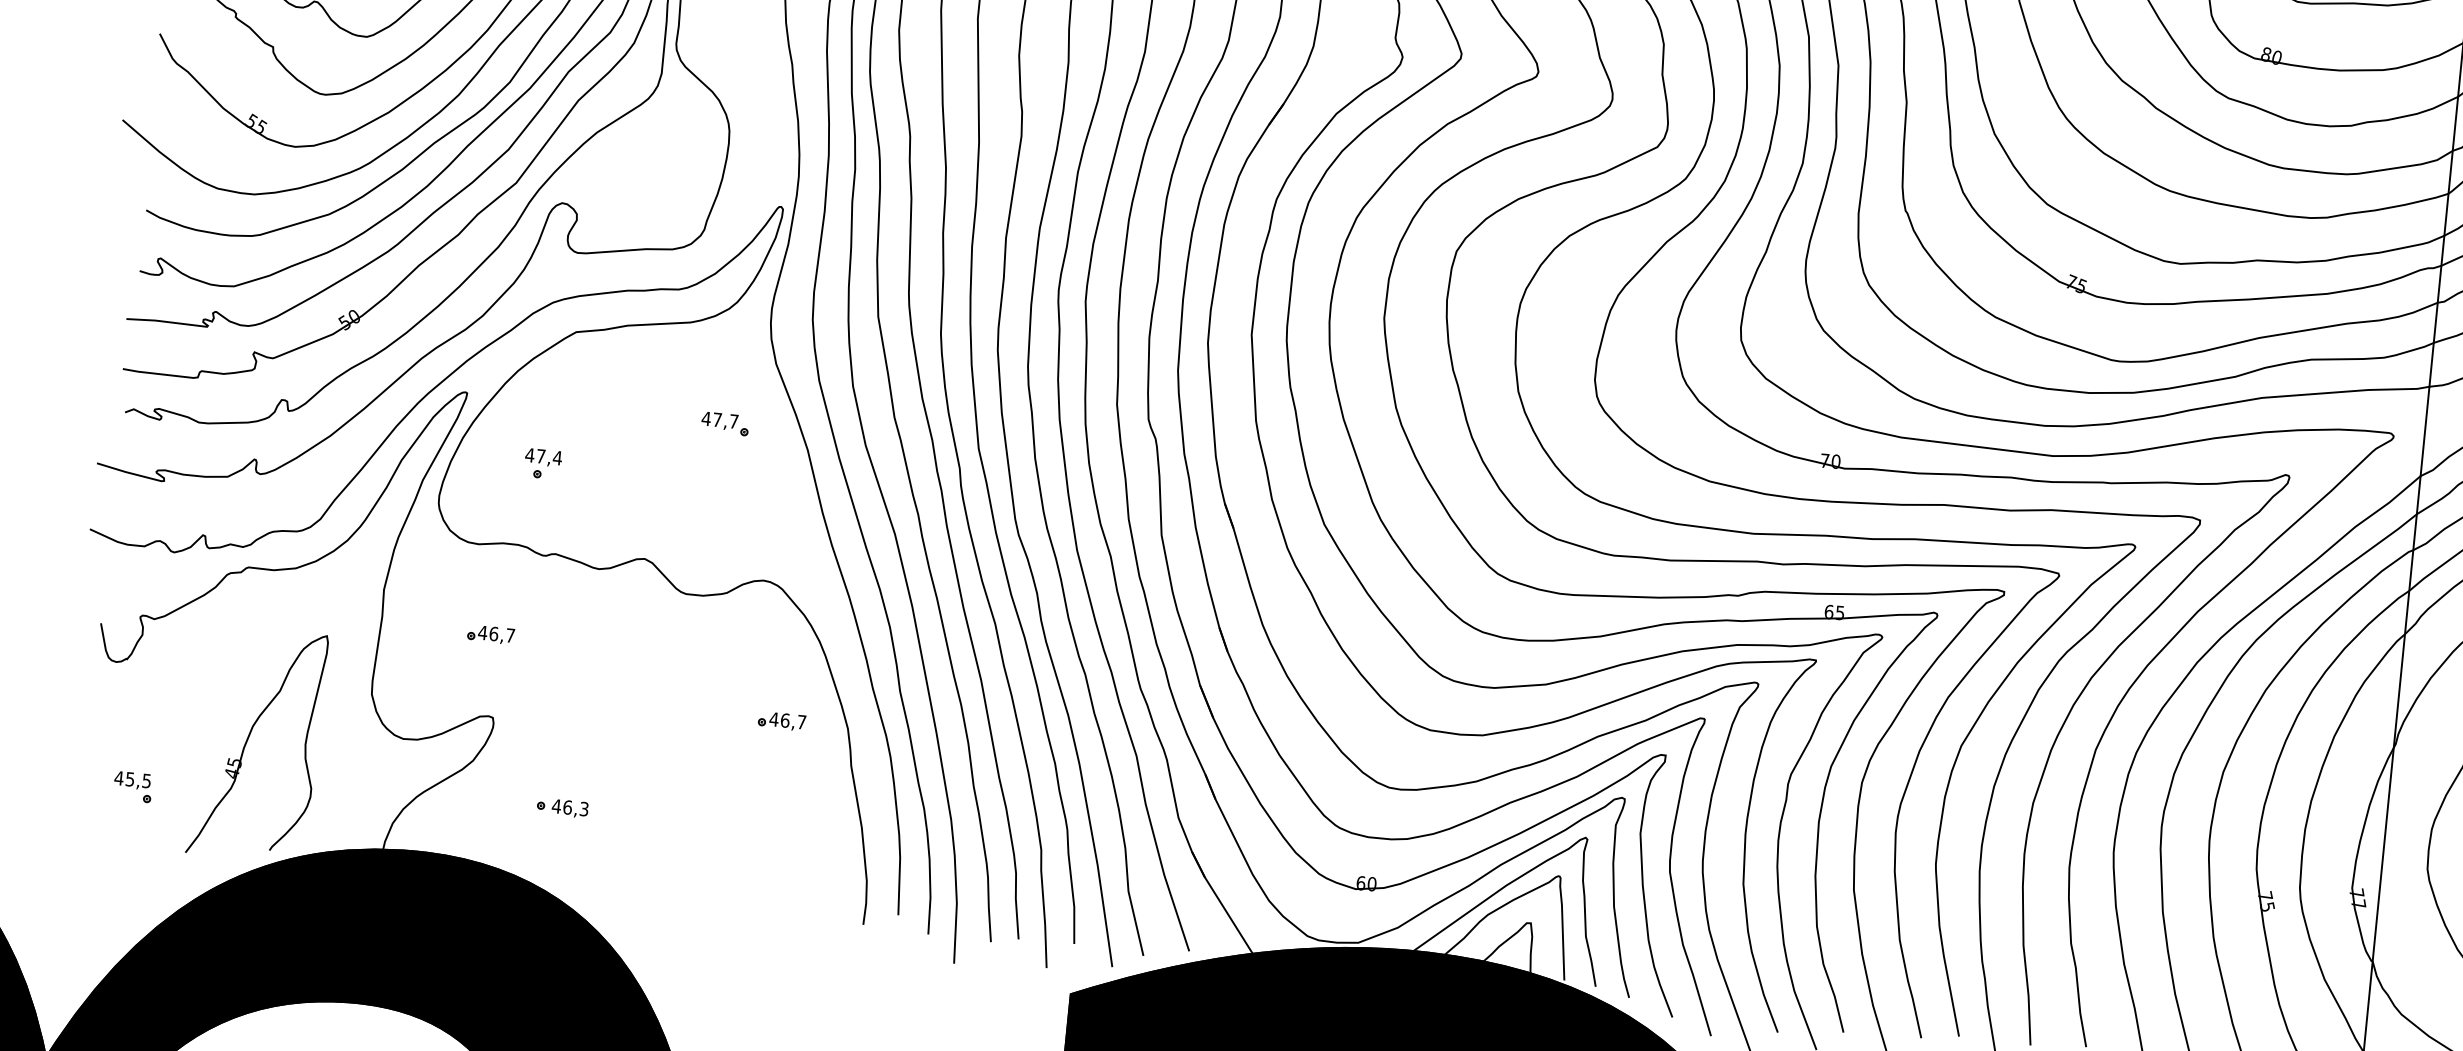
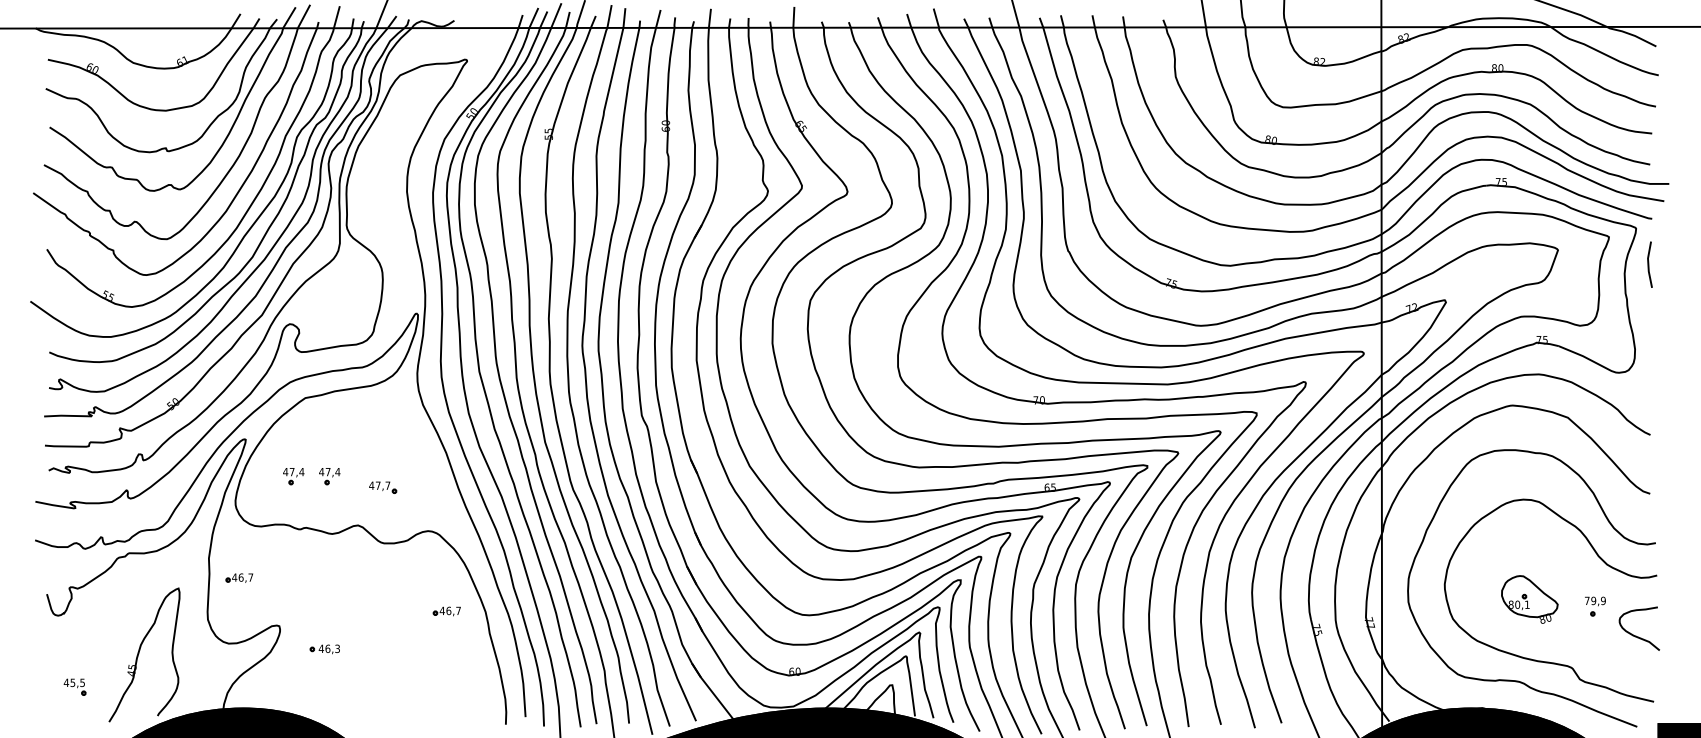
part: (726, 423) -> (383, 487), moved
part: (604, 470) -> (329, 476), added
part: (491, 633) -> (239, 577), moved
part: (561, 808) -> (324, 649), moved

